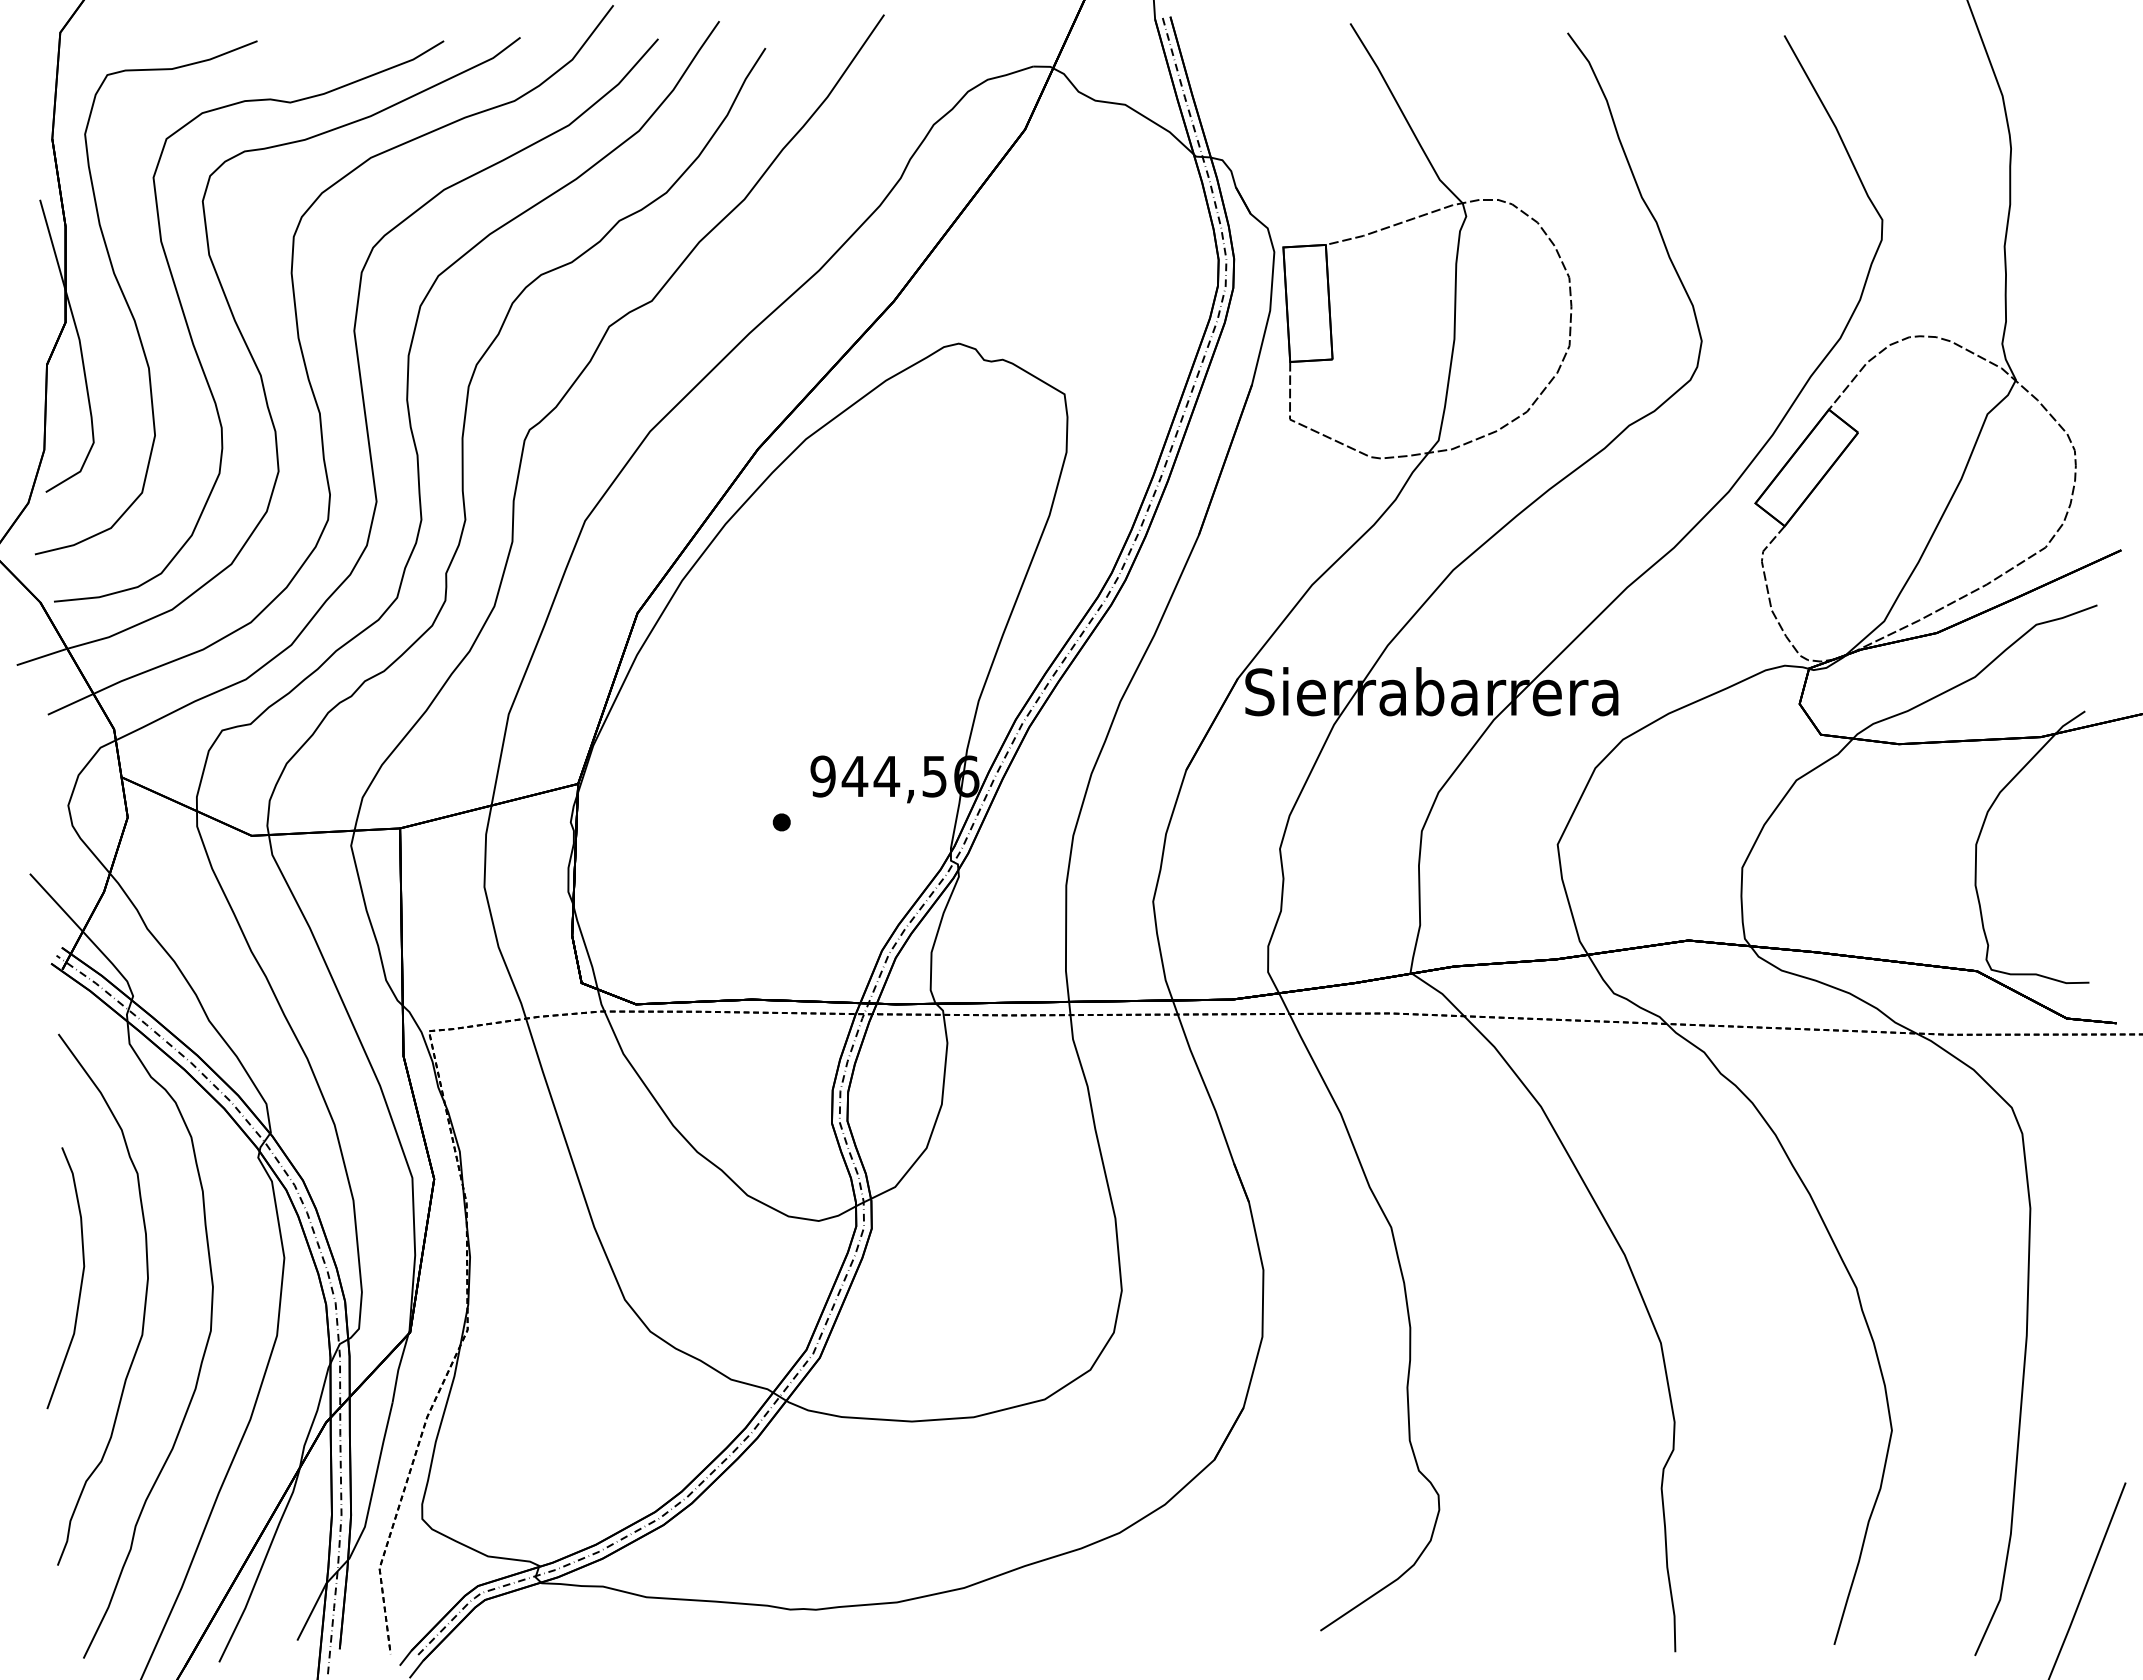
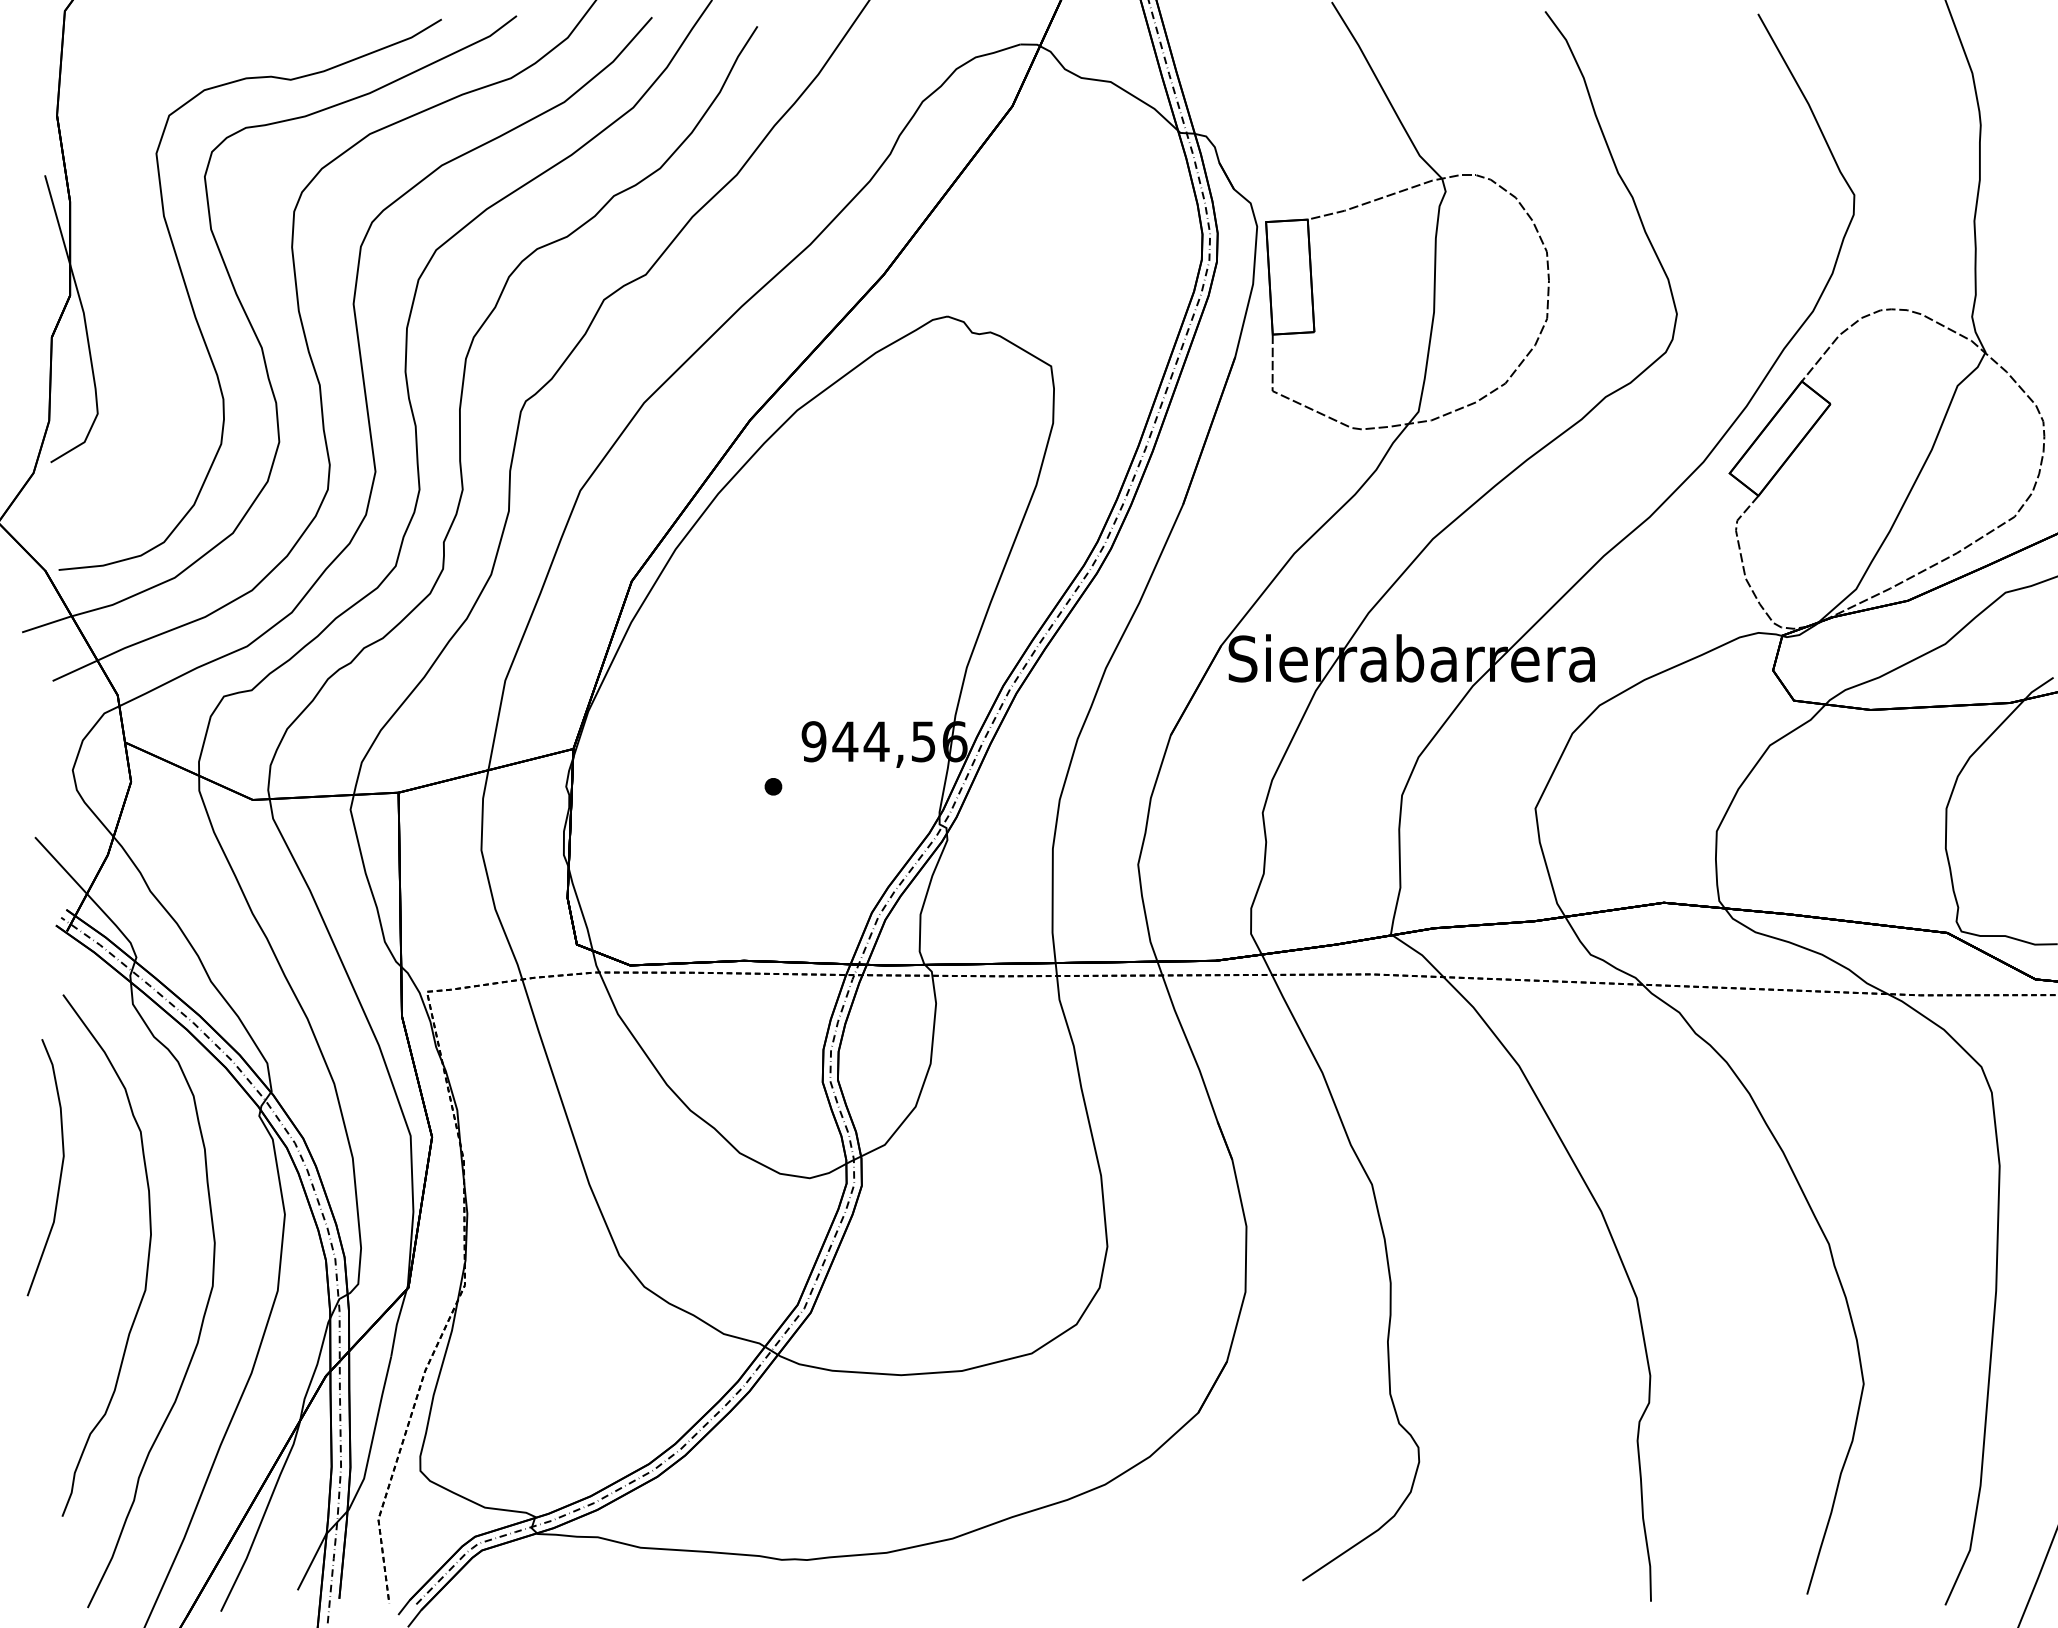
curve: (129, 305) -> (132, 279), removed
curve: (80, 1282) -> (60, 1171), moved

